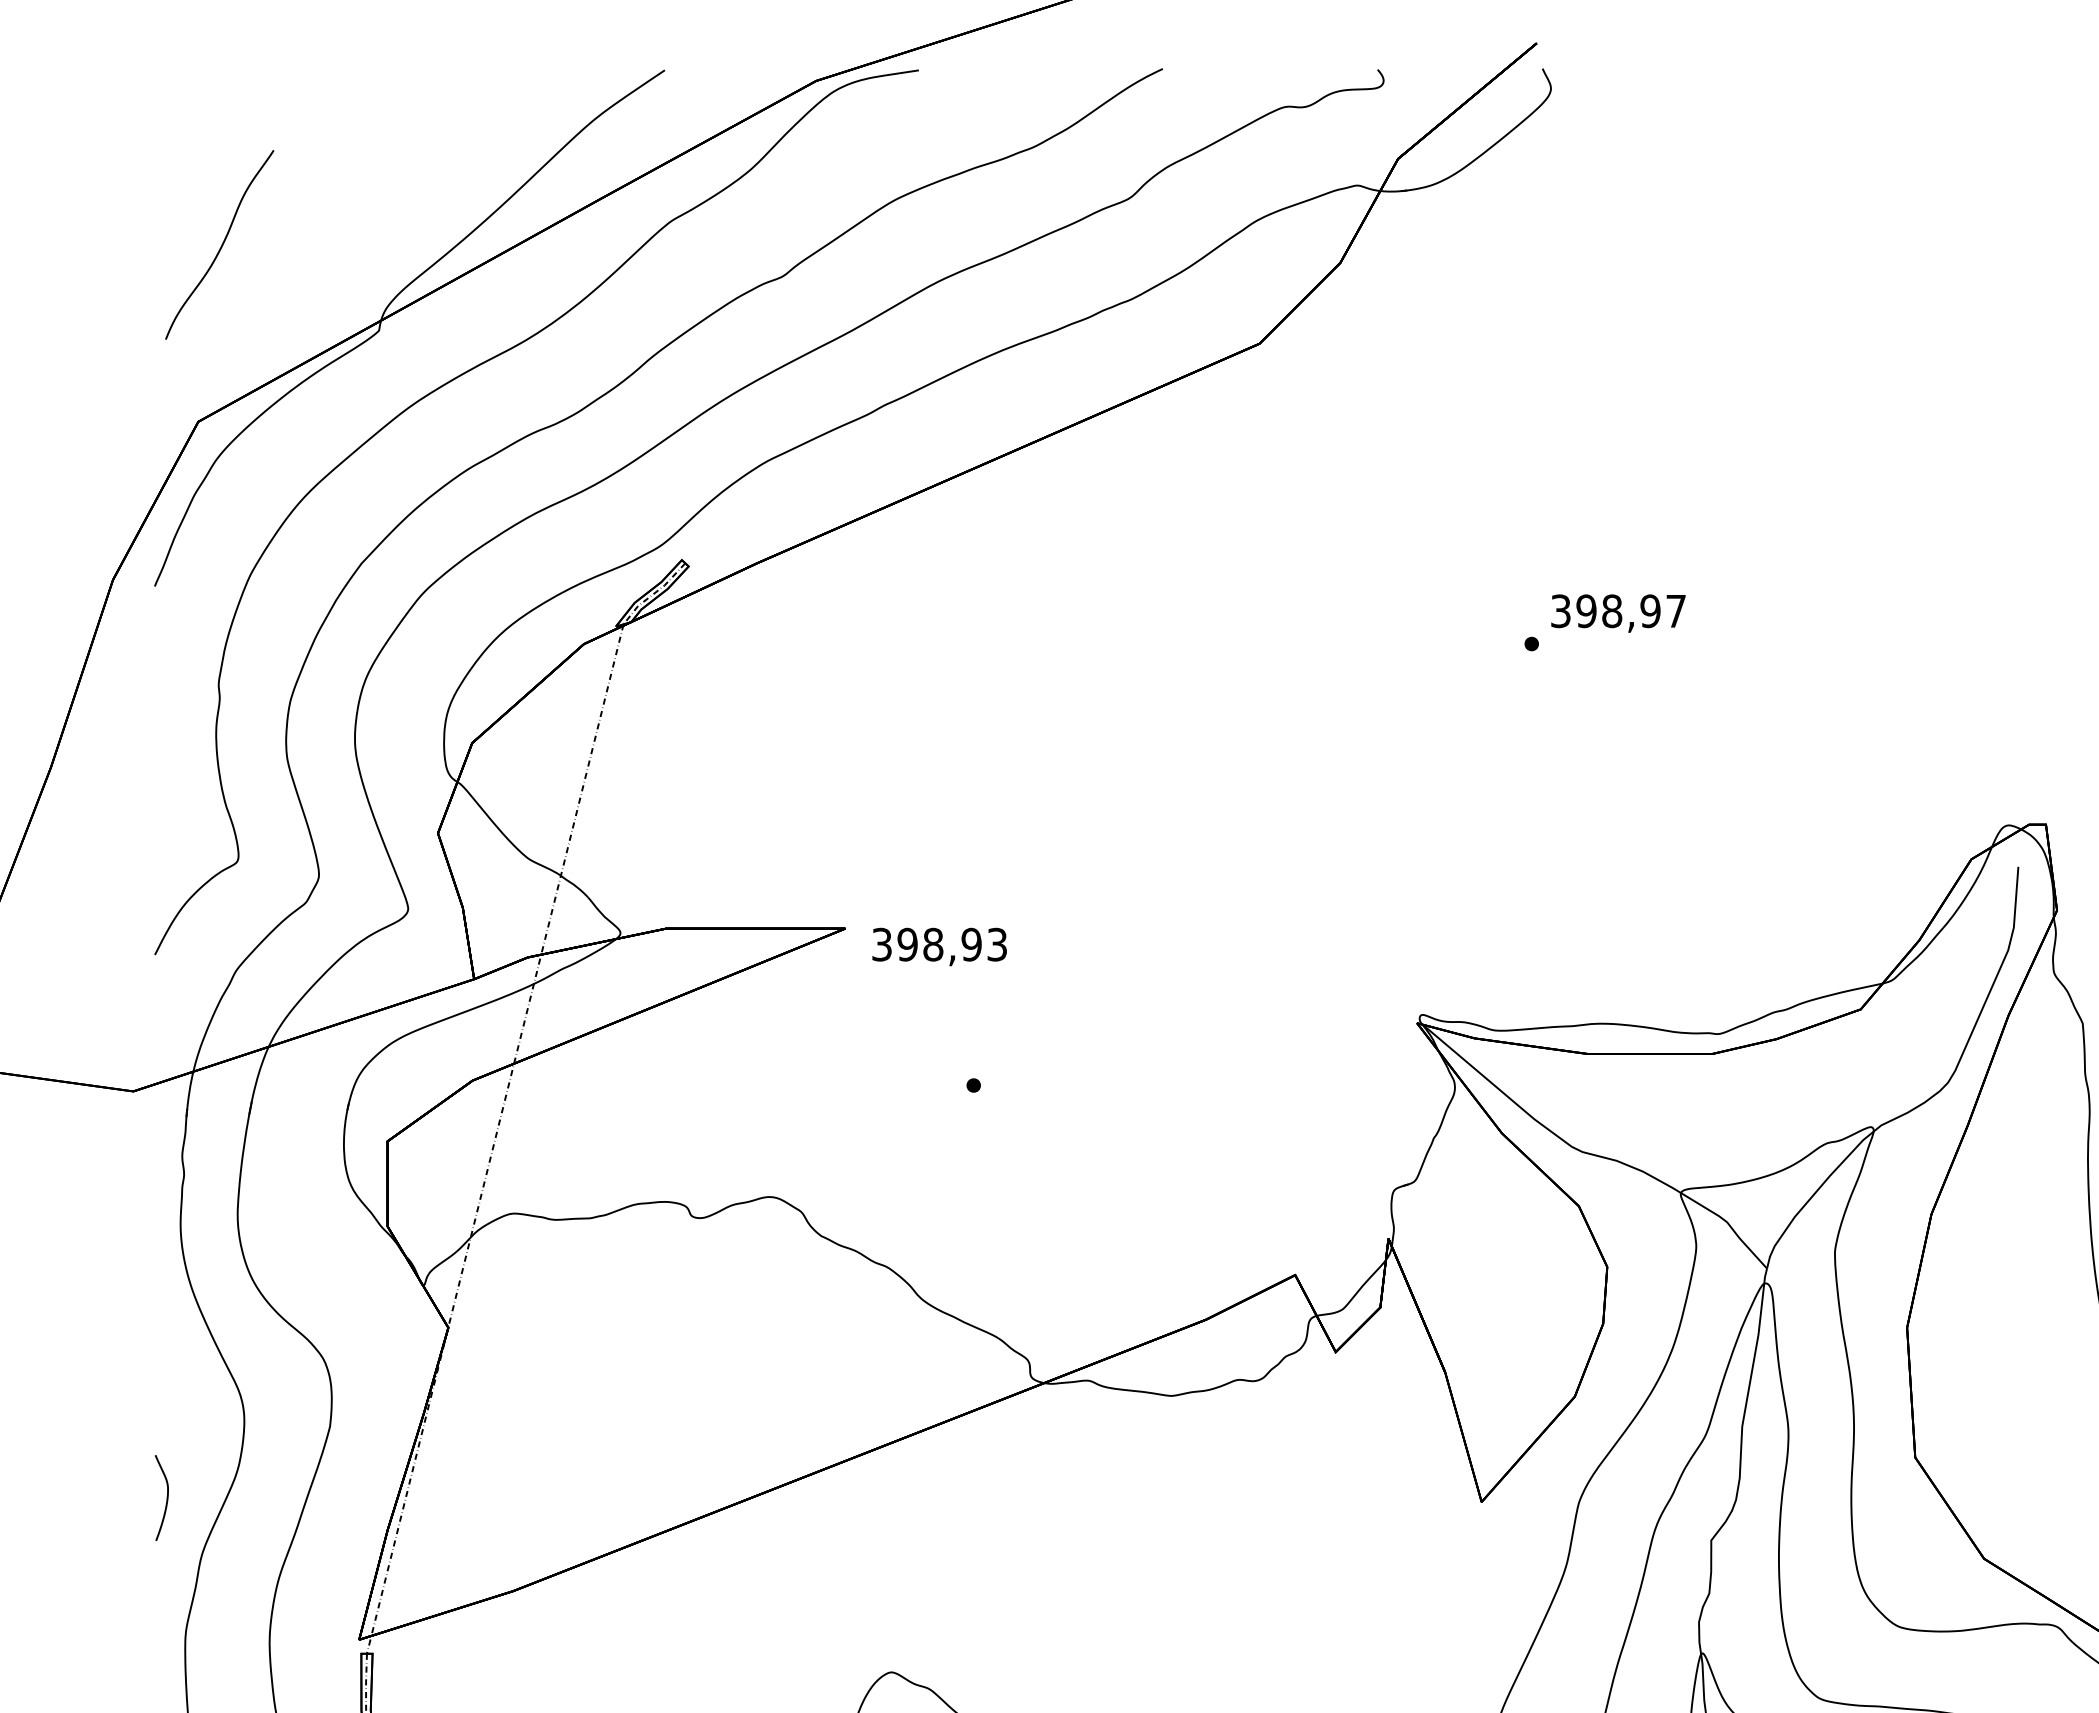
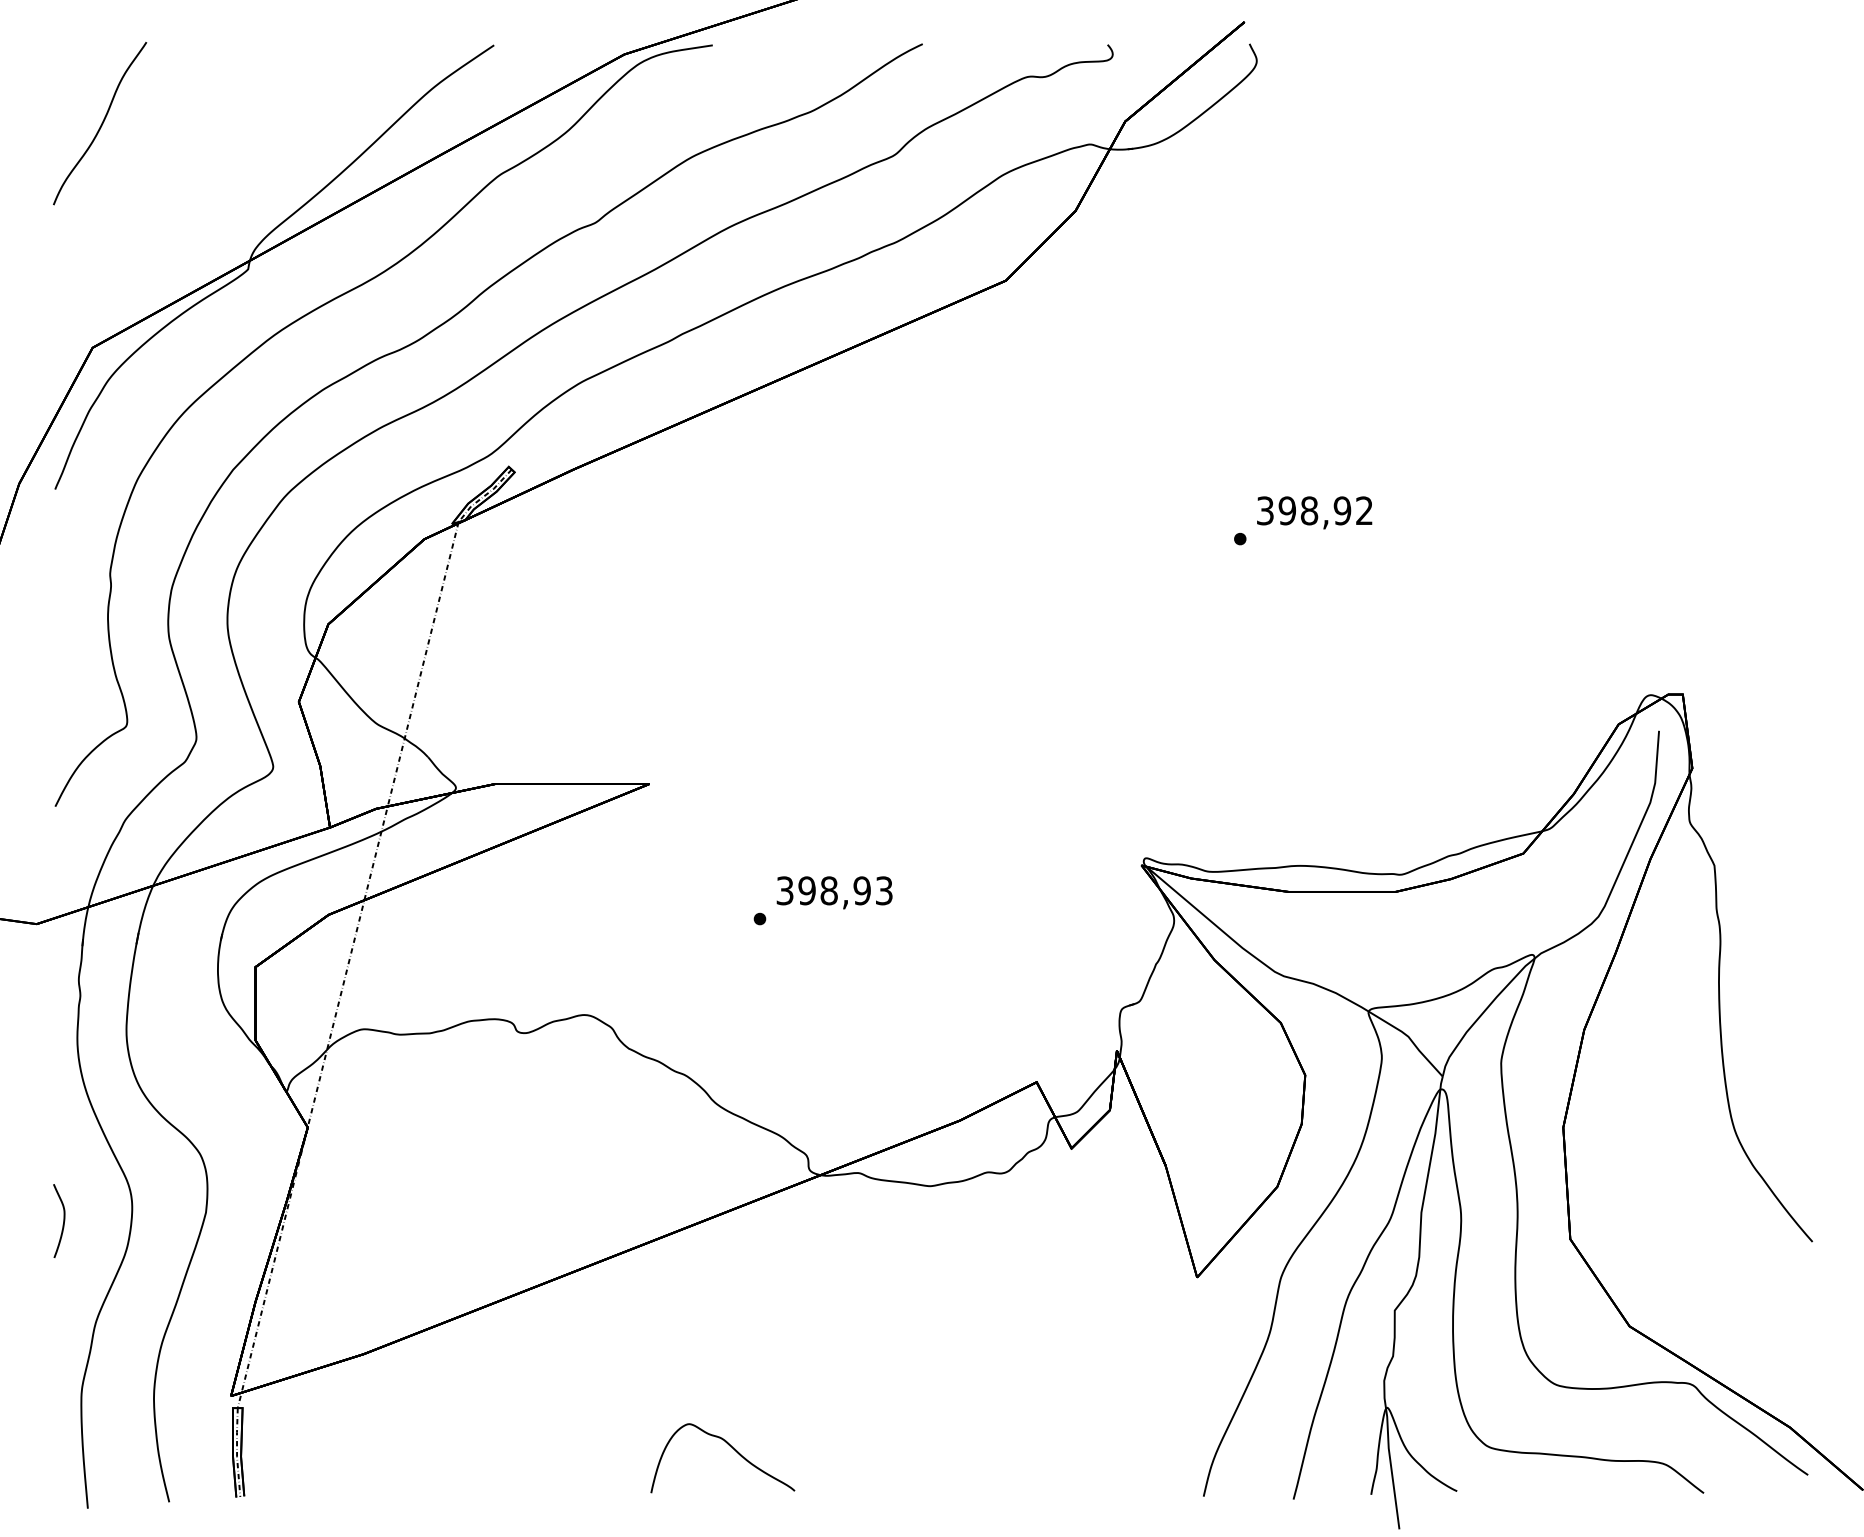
curve: (221, 244) -> (101, 123), moved
text: (1676, 610) -> (1364, 510), 398,97 -> 398,92
text: (939, 946) -> (834, 892), moved
curve: (166, 1497) -> (63, 1220), moved

